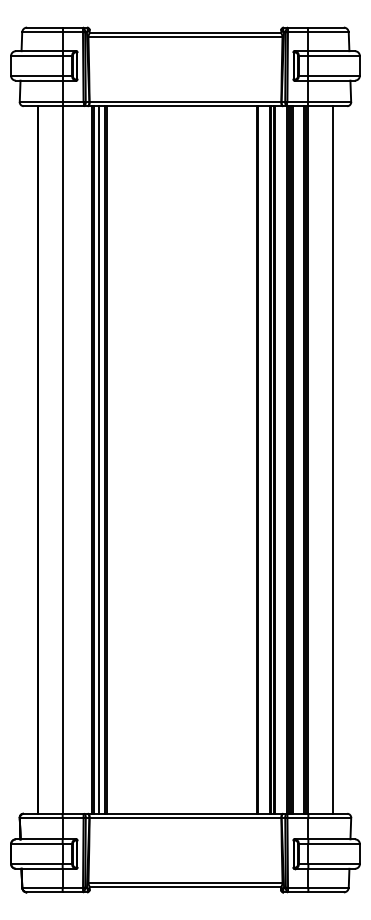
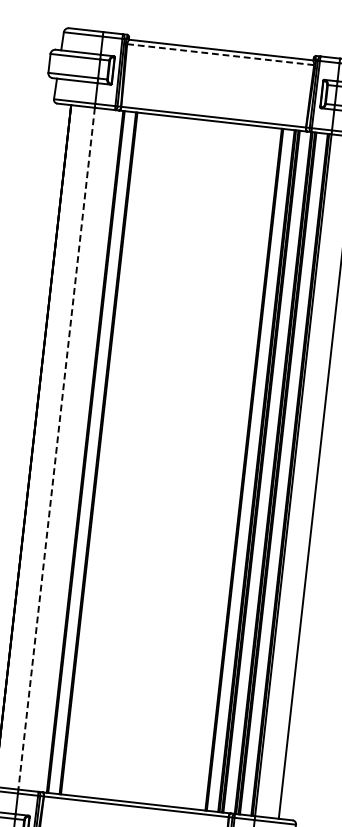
line: (185, 37) -> (220, 54), solid -> dashed
line: (62, 459) -> (56, 448), solid -> dashed
line: (99, 459) -> (92, 452), removed

